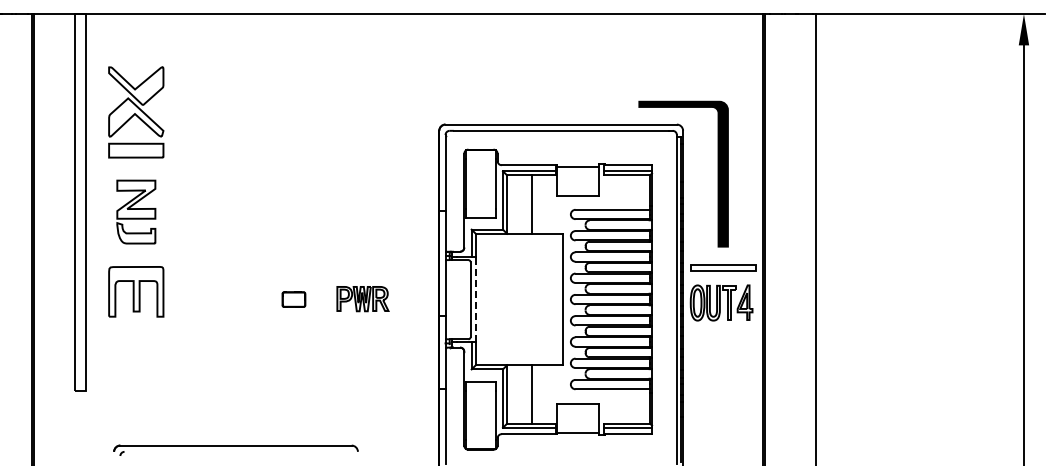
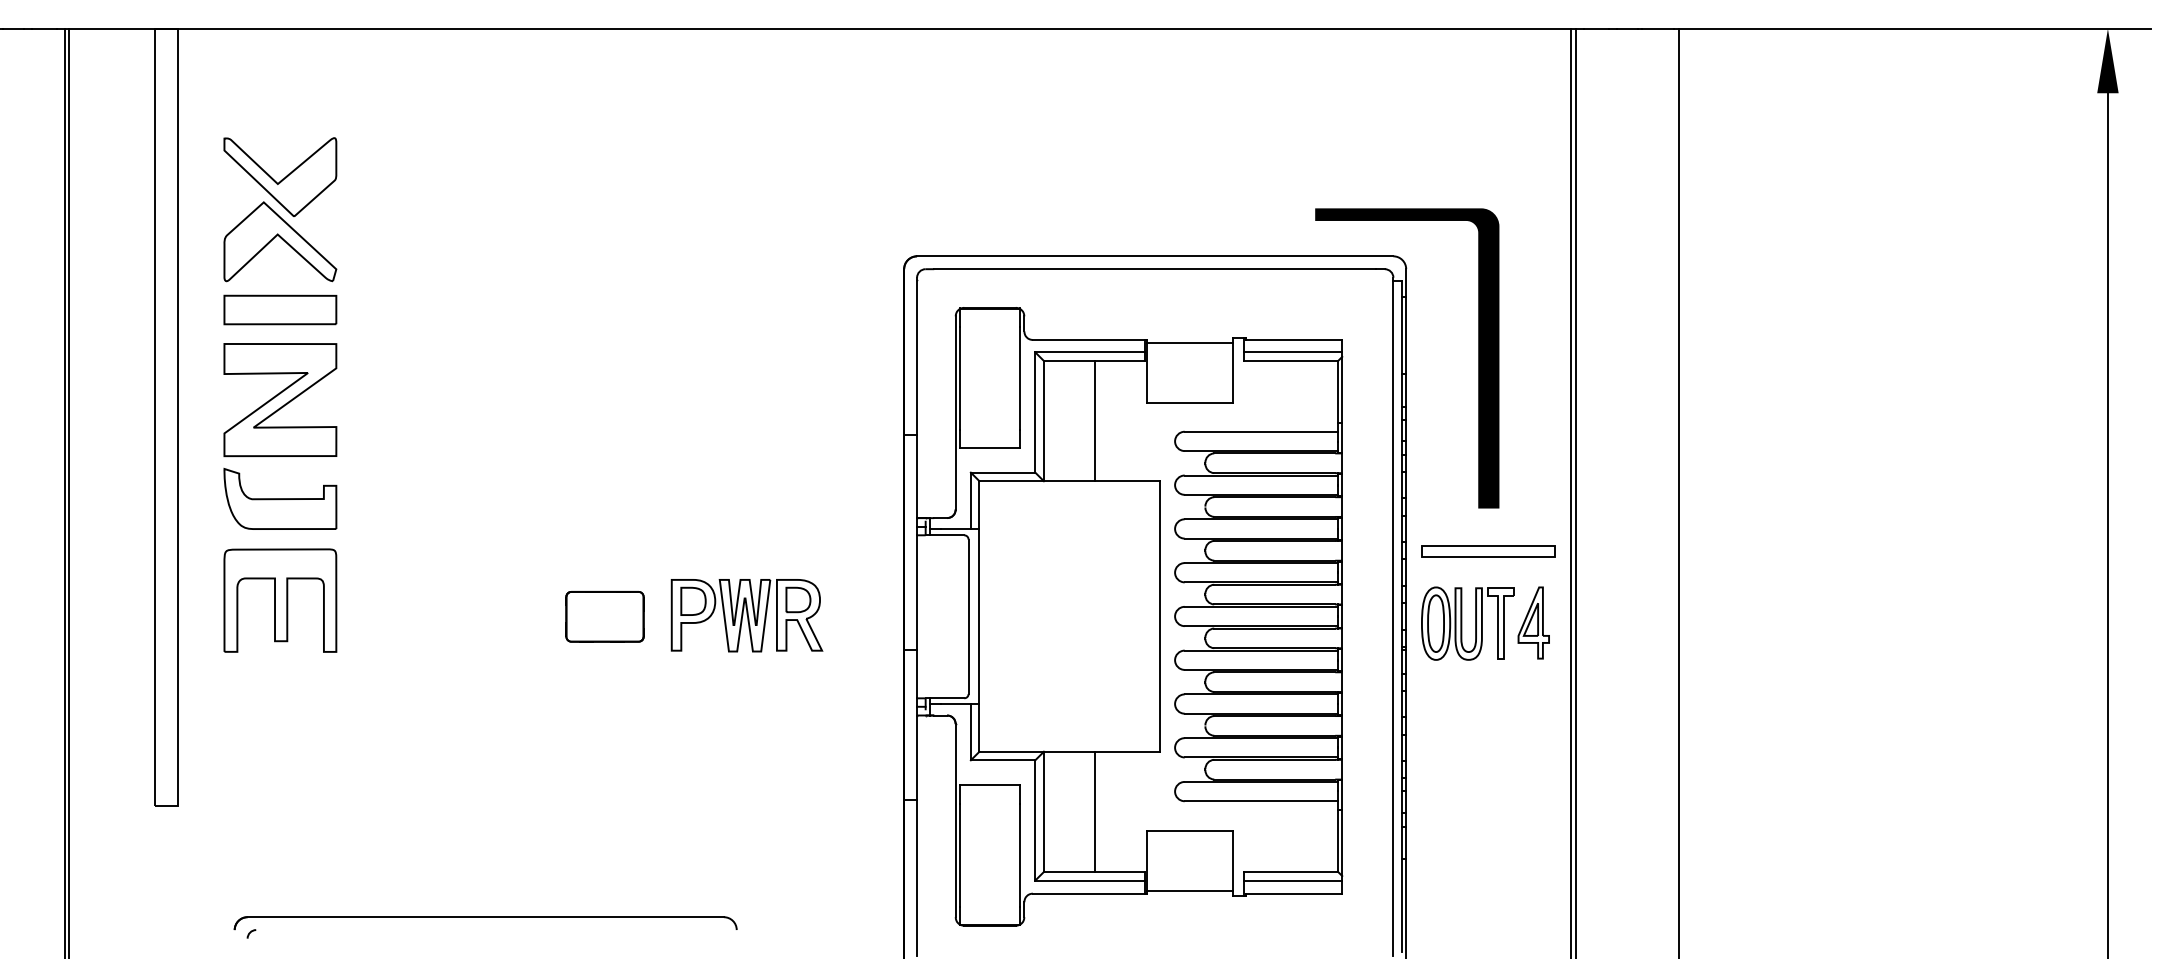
part: (136, 211) -> (280, 435), size x1.43
part: (362, 298) -> (746, 614), size x1.43
part: (293, 299) -> (604, 616), size x1.67
line: (475, 299) -> (978, 616), dashed -> solid

